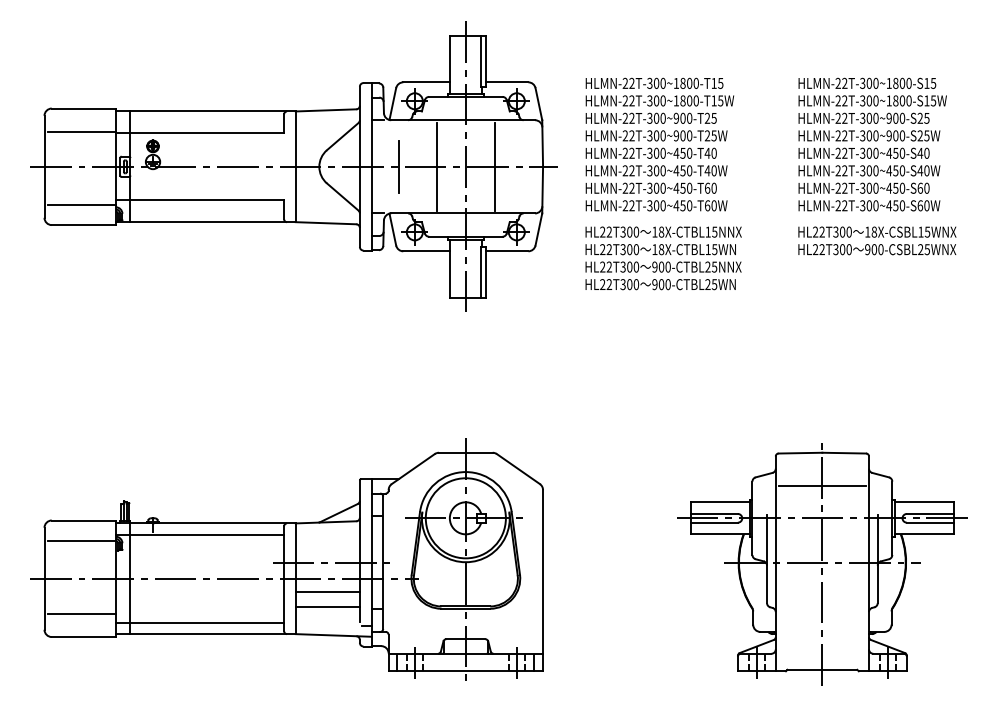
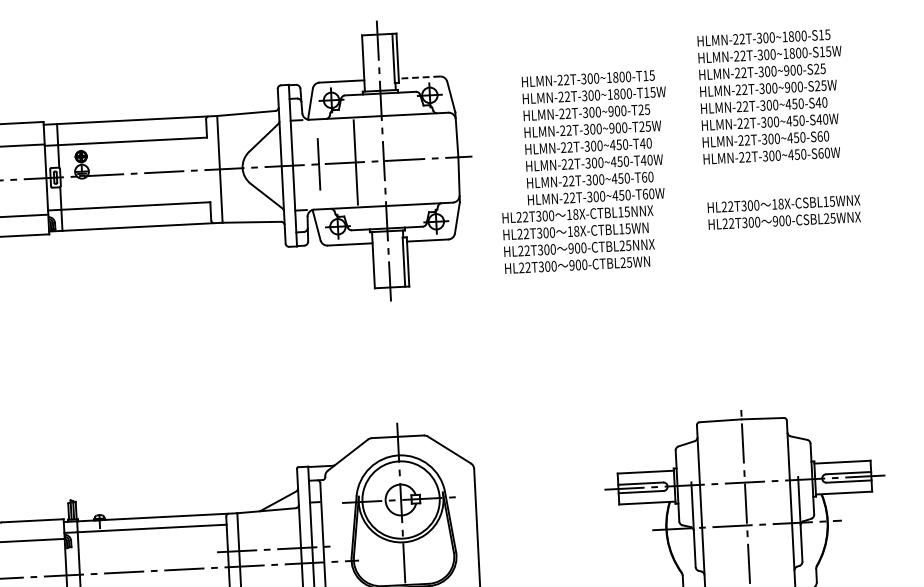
line: (506, 82) -> (419, 77), solid -> dashed
text: (659, 144) -> (596, 137), moved
text: (872, 144) -> (771, 96), moved
line: (494, 166) -> (411, 159), removed
line: (822, 486) -> (743, 451), removed
line: (327, 592) -> (271, 578), removed

